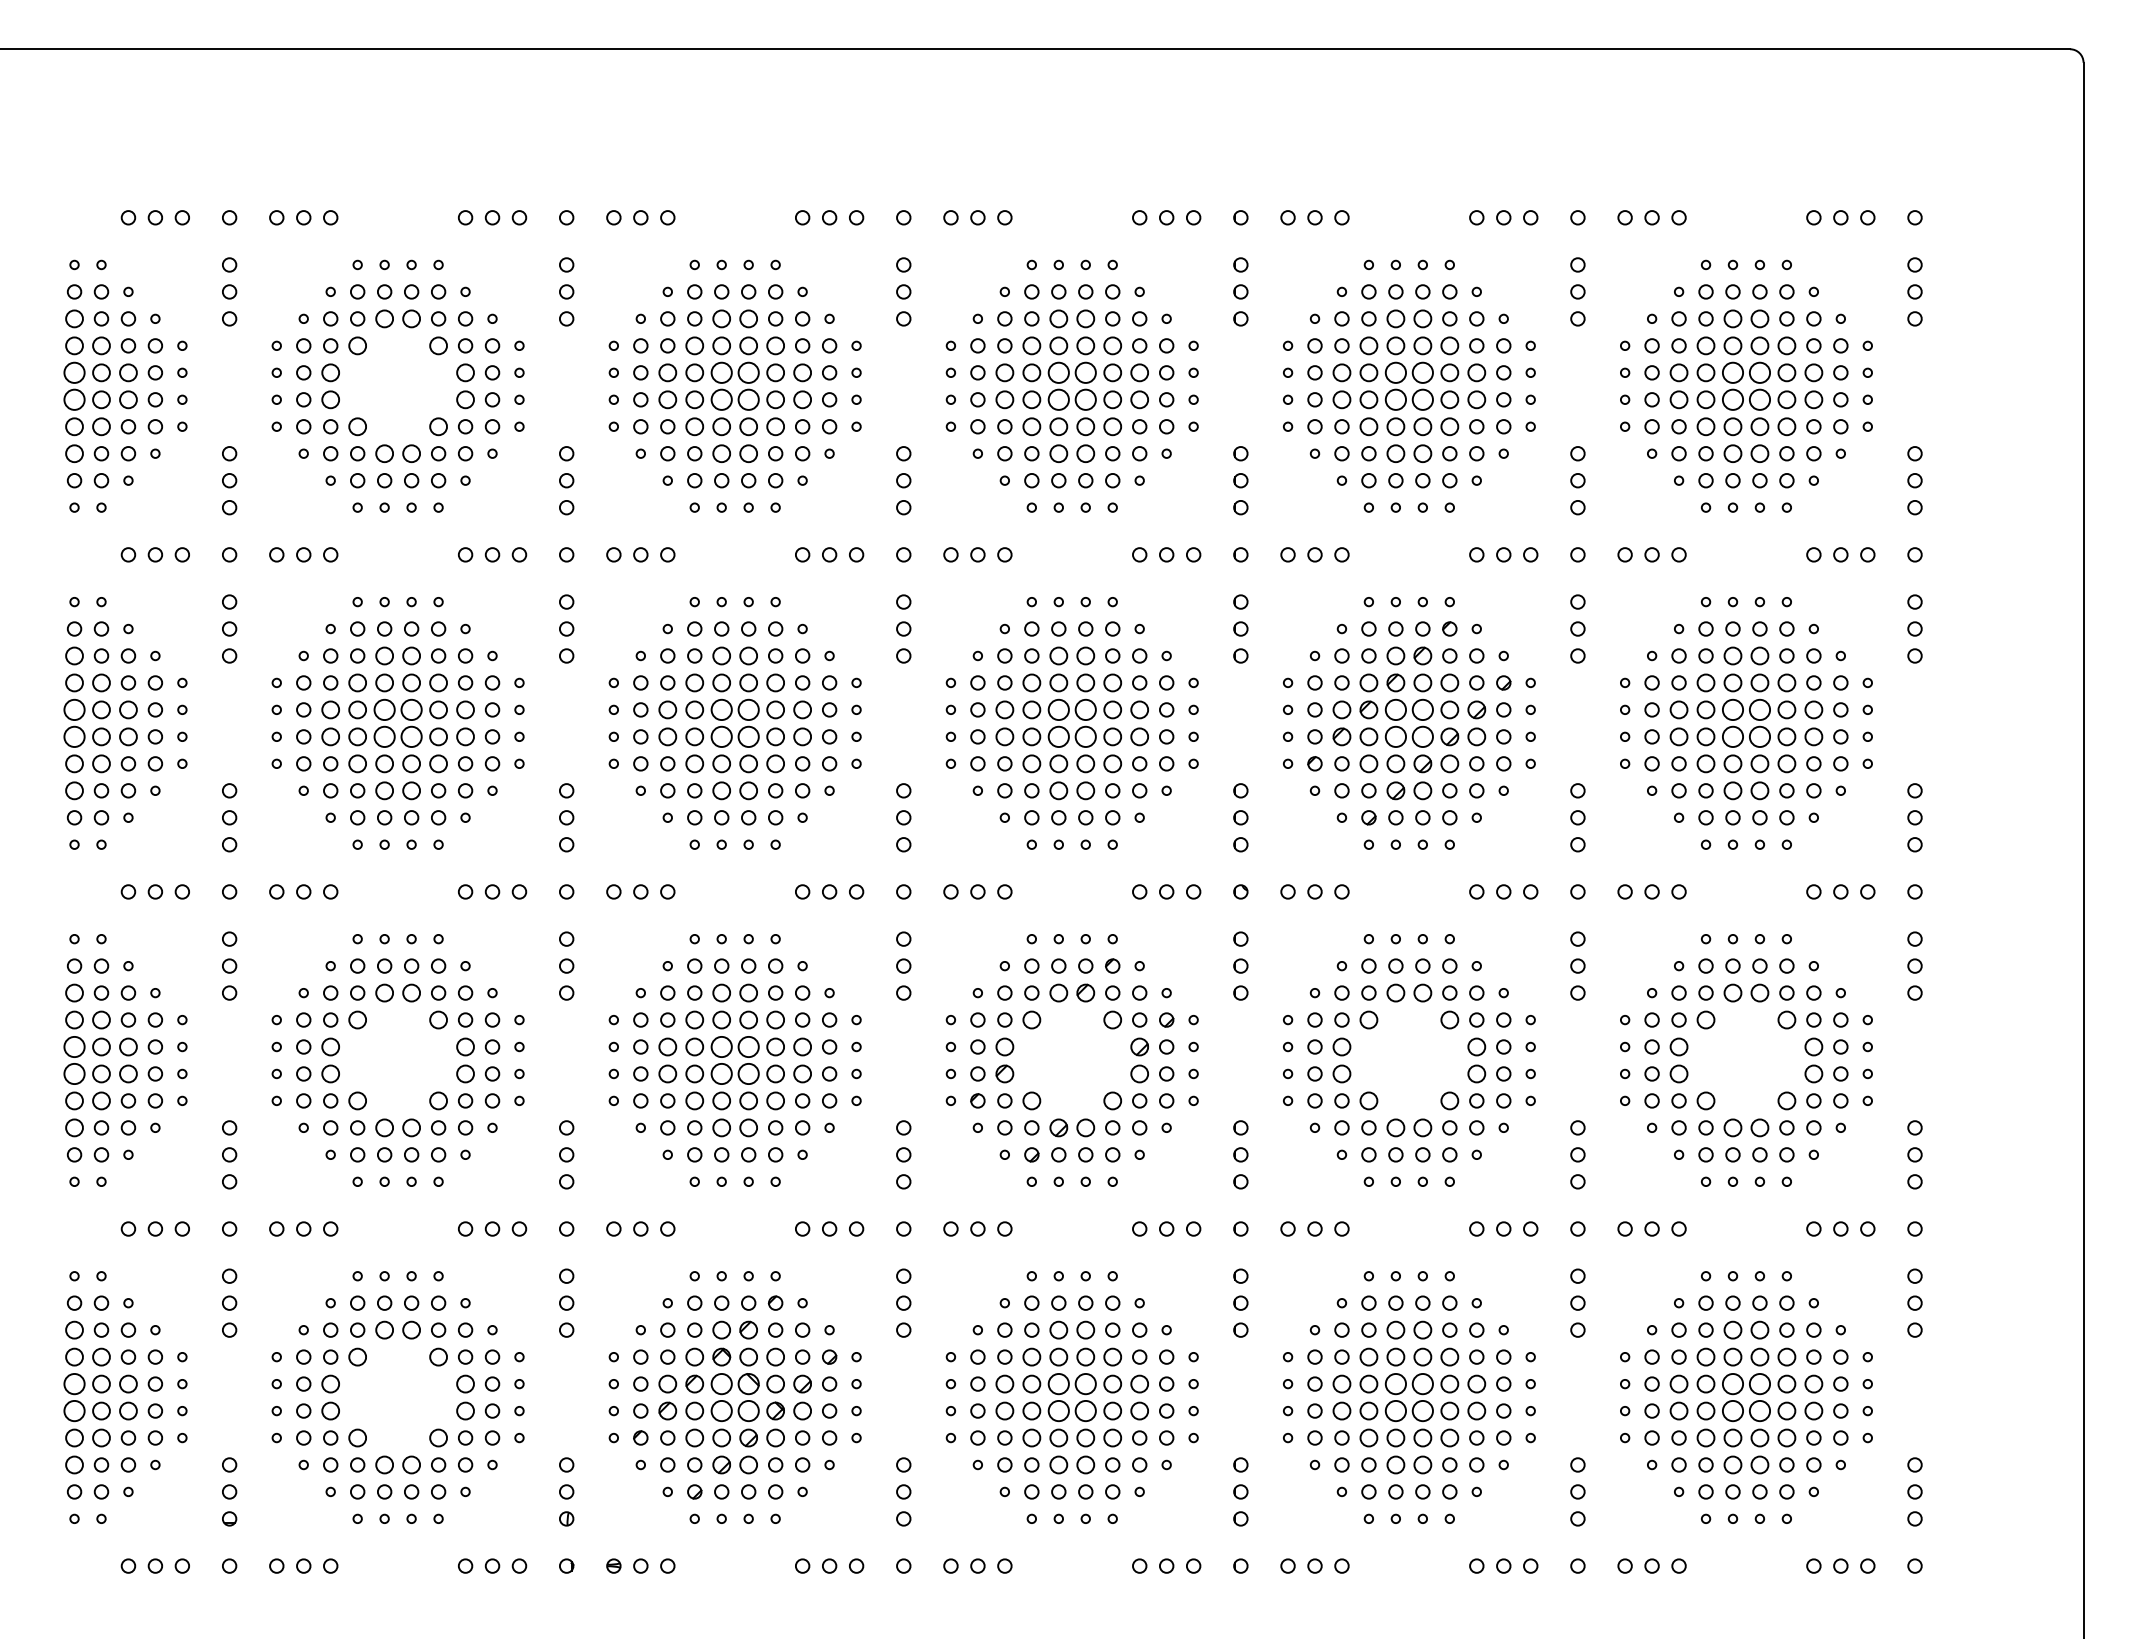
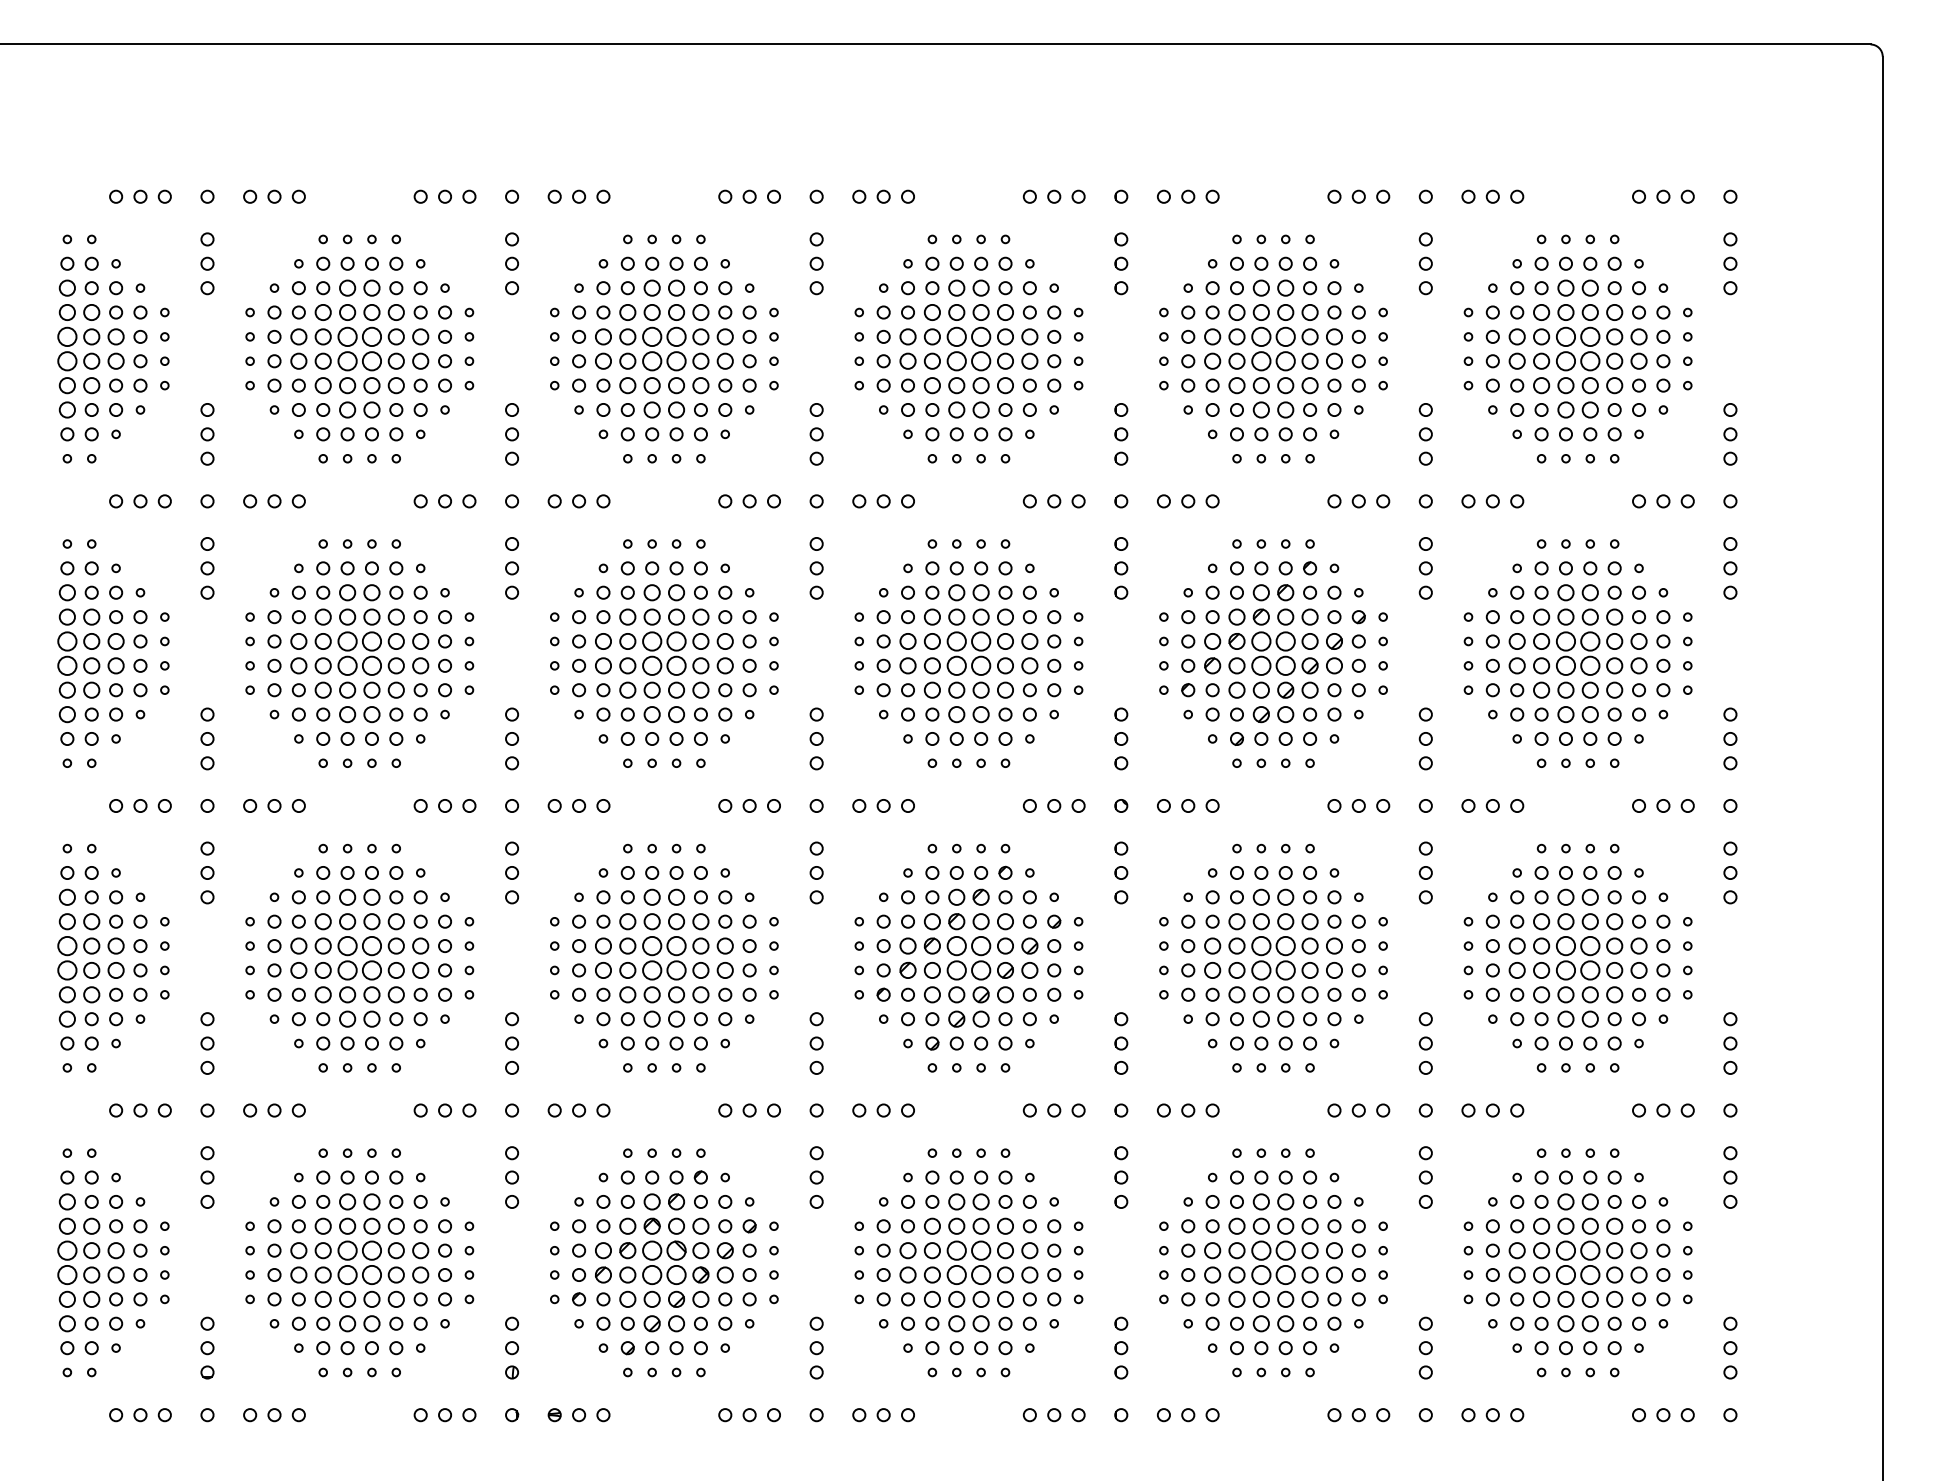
part: (392, 380) -> (354, 343), added
part: (392, 1054) -> (354, 952), added
part: (1066, 1054) -> (963, 952), added
part: (1414, 1054) -> (1278, 952), added
part: (1741, 1054) -> (1573, 952), added
part: (392, 1391) -> (354, 1257), added

